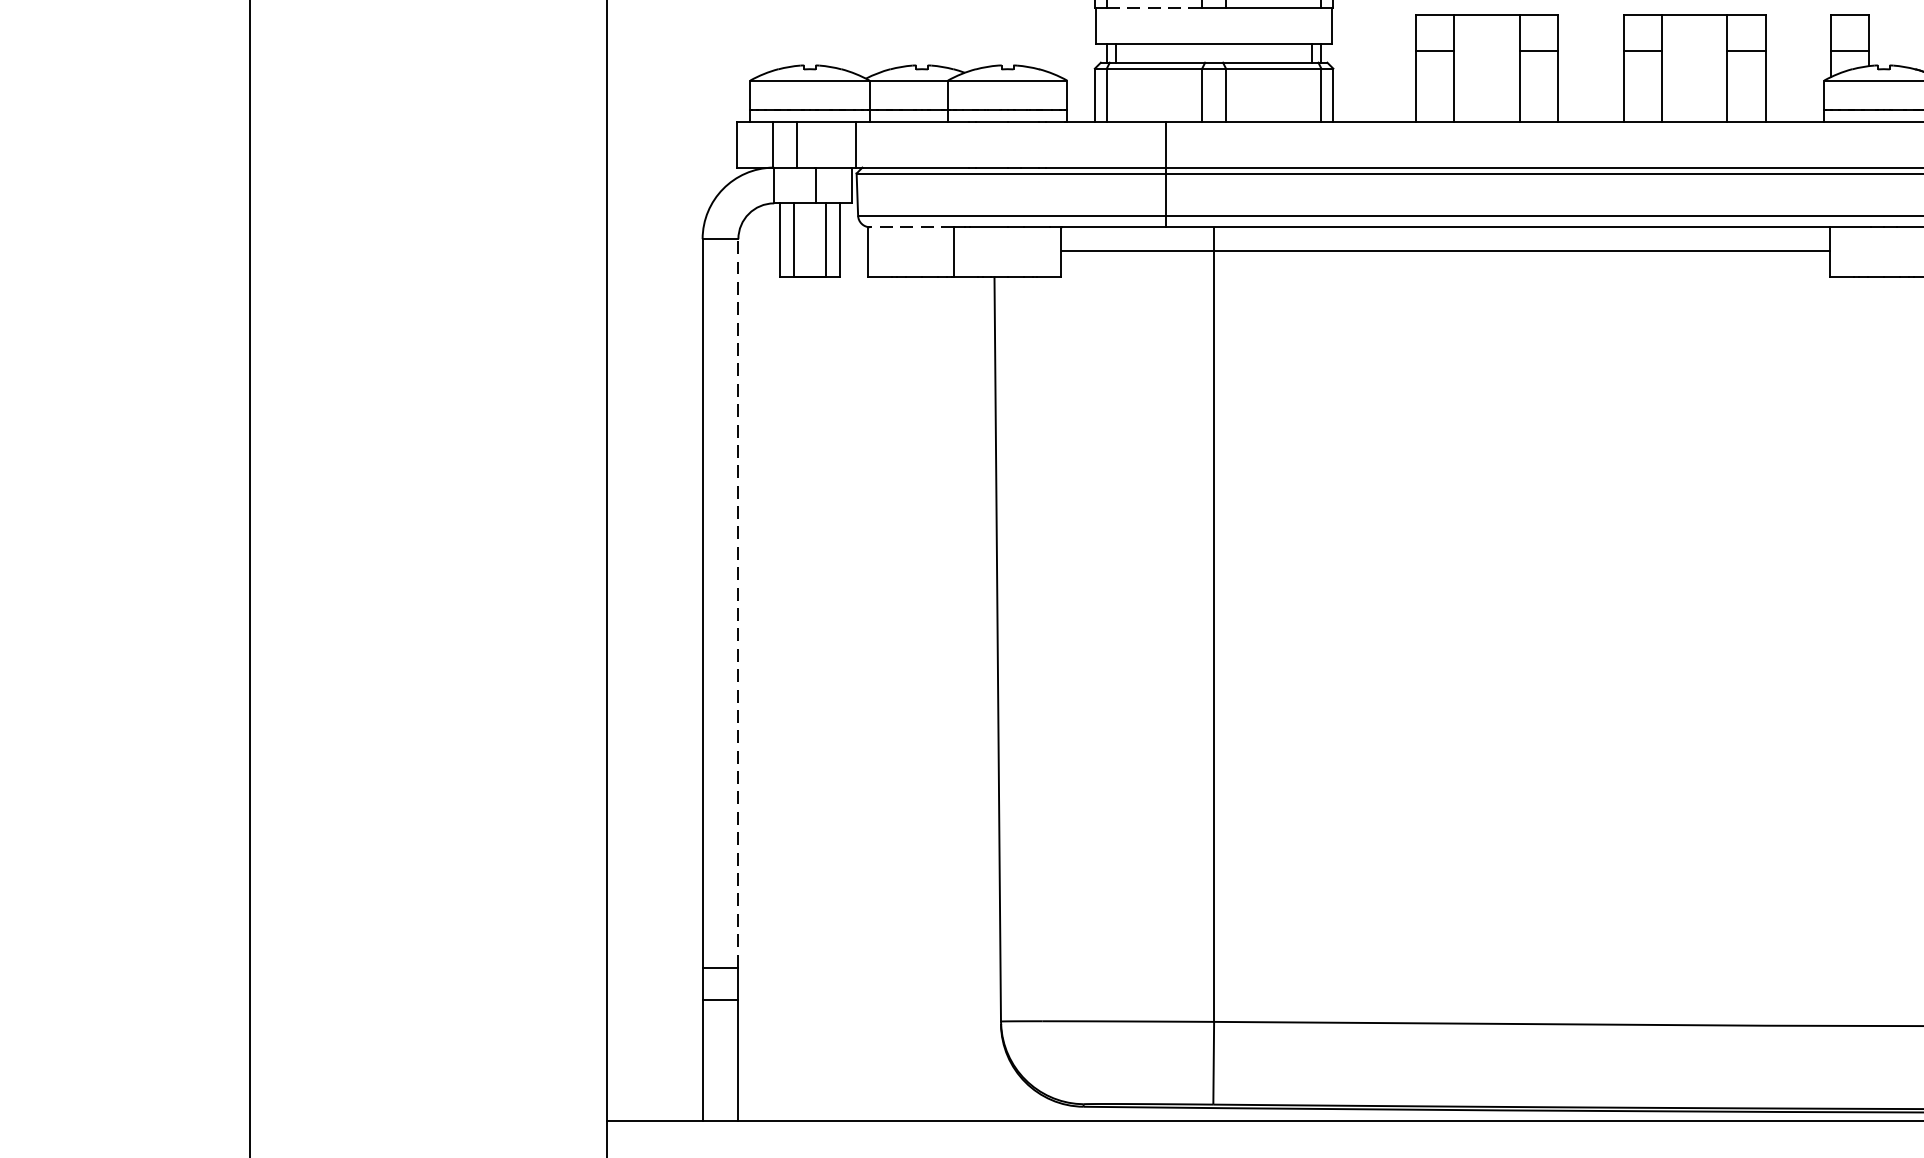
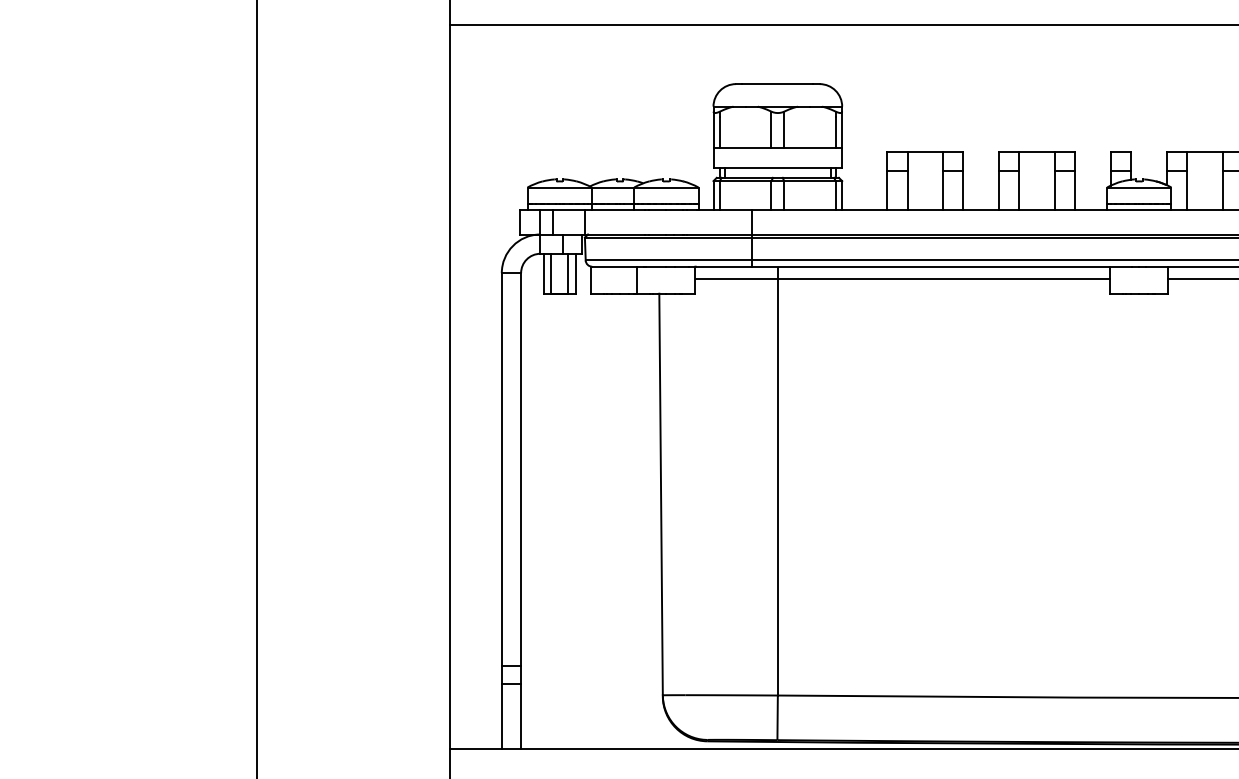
line: (1154, 8) -> (745, 148), dashed -> solid
line: (911, 226) -> (614, 266), dashed -> solid
line: (739, 603) -> (521, 469), dashed -> solid

